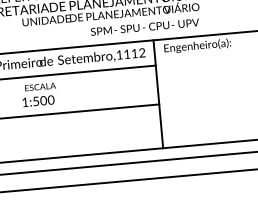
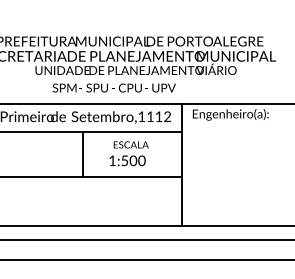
text: (144, 26) -> (113, 87), moved
line: (70, 92) -> (82, 154), added
text: (38, 94) -> (128, 153), moved

